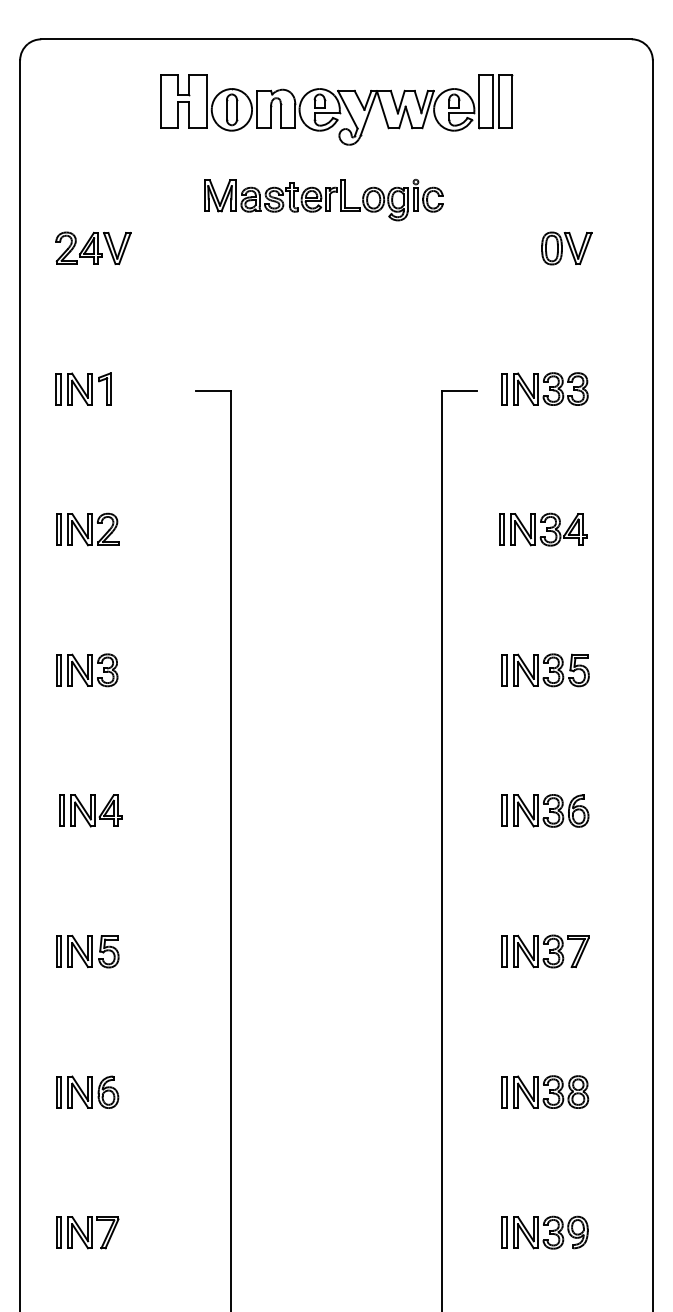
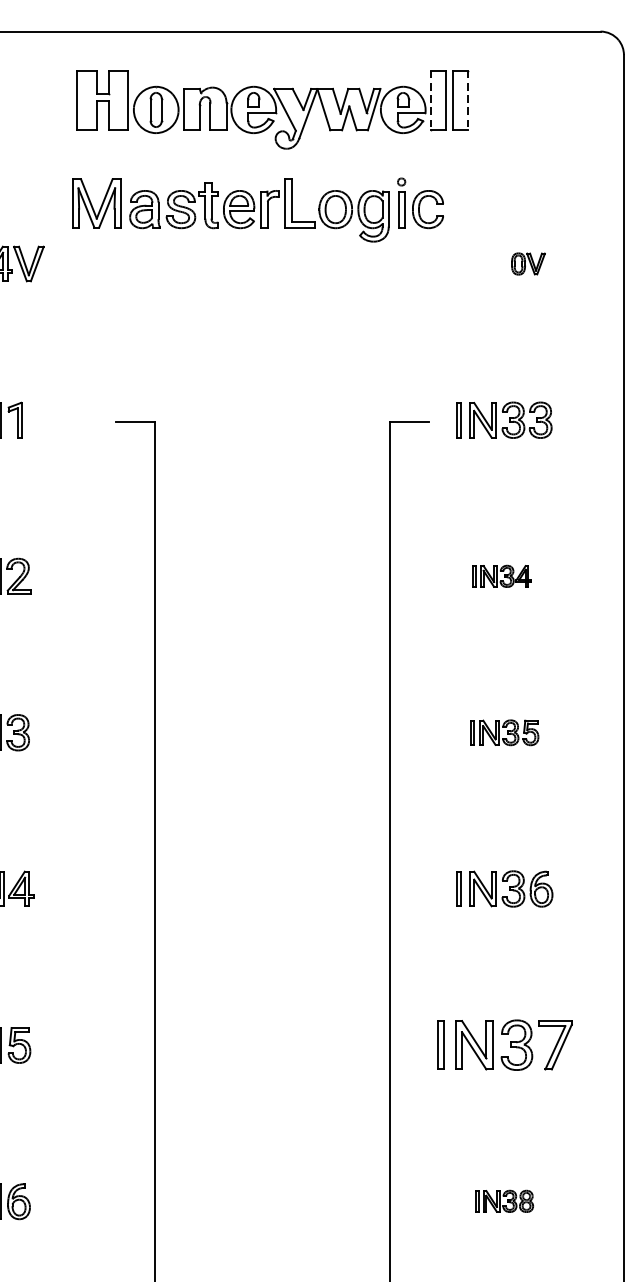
line: (479, 101) -> (431, 100), solid -> dashed
line: (512, 101) -> (468, 100), solid -> dashed
part: (323, 200) -> (257, 210), size x1.4
part: (566, 248) -> (528, 264), size x0.6
part: (543, 529) -> (502, 576), size x0.6
part: (545, 670) -> (504, 732), size x0.7
part: (545, 951) -> (504, 1045), size x1.4
part: (545, 1091) -> (504, 1200), size x0.6

